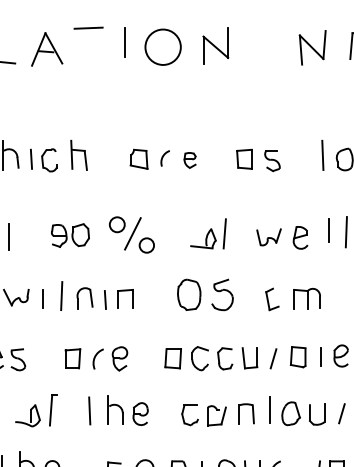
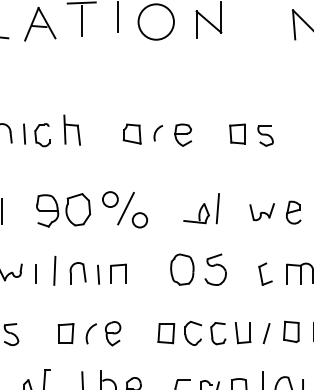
line: (89, 46) -> (82, 21), added
part: (189, 160) -> (182, 135), size x1.43
part: (70, 235) -> (63, 210), size x1.43

